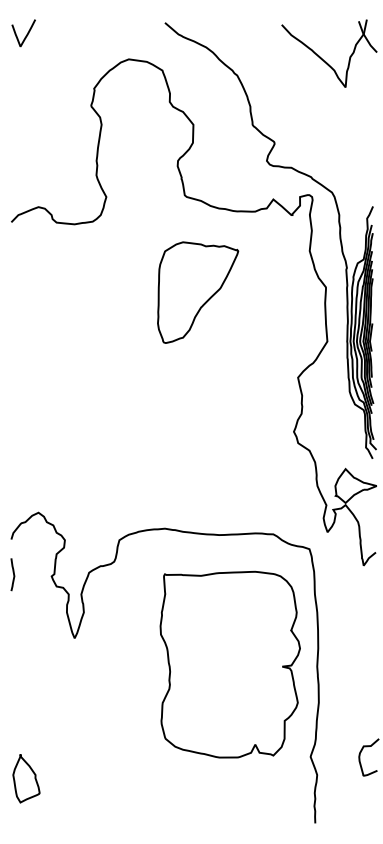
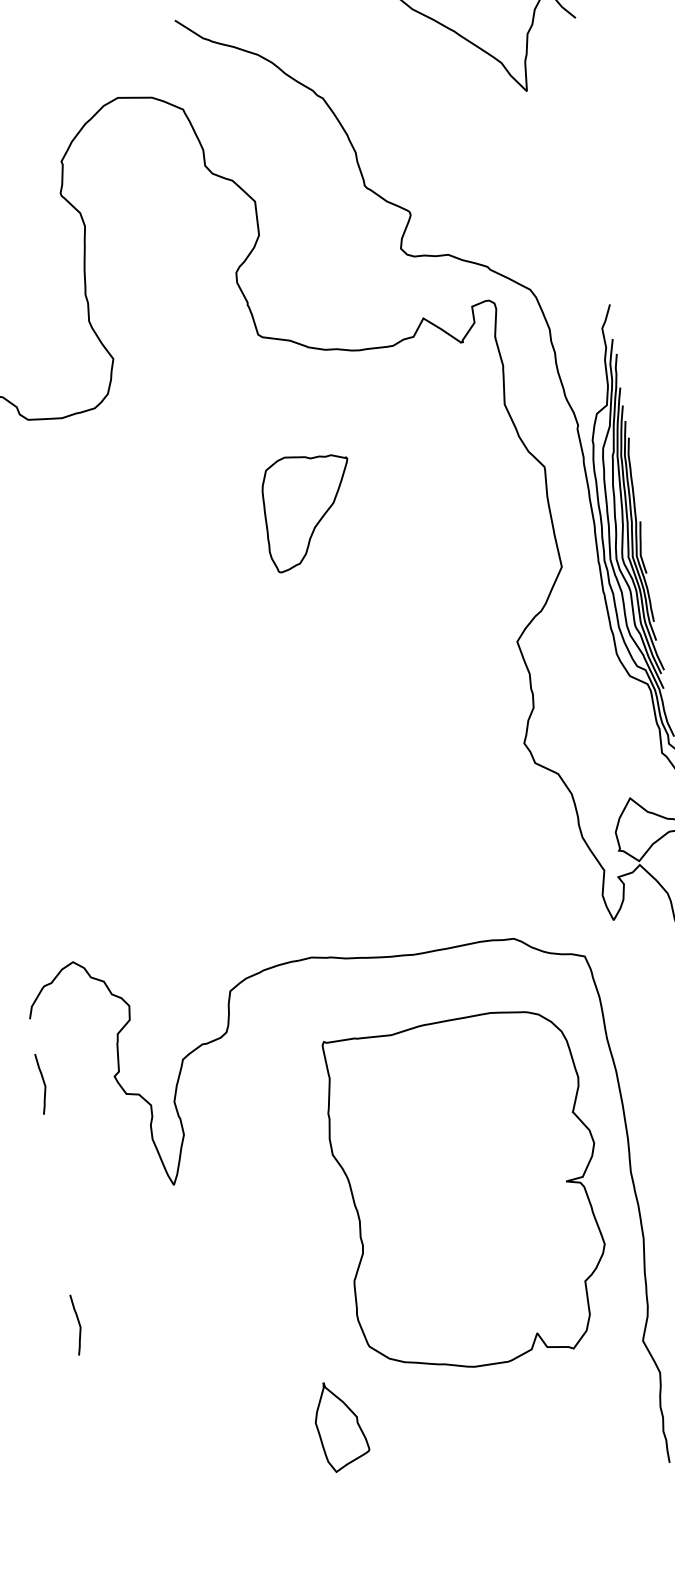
part: (198, 292) -> (309, 510), size x0.6
curve: (13, 704) -> (78, 1324), added
part: (26, 778) -> (341, 1425), moved

